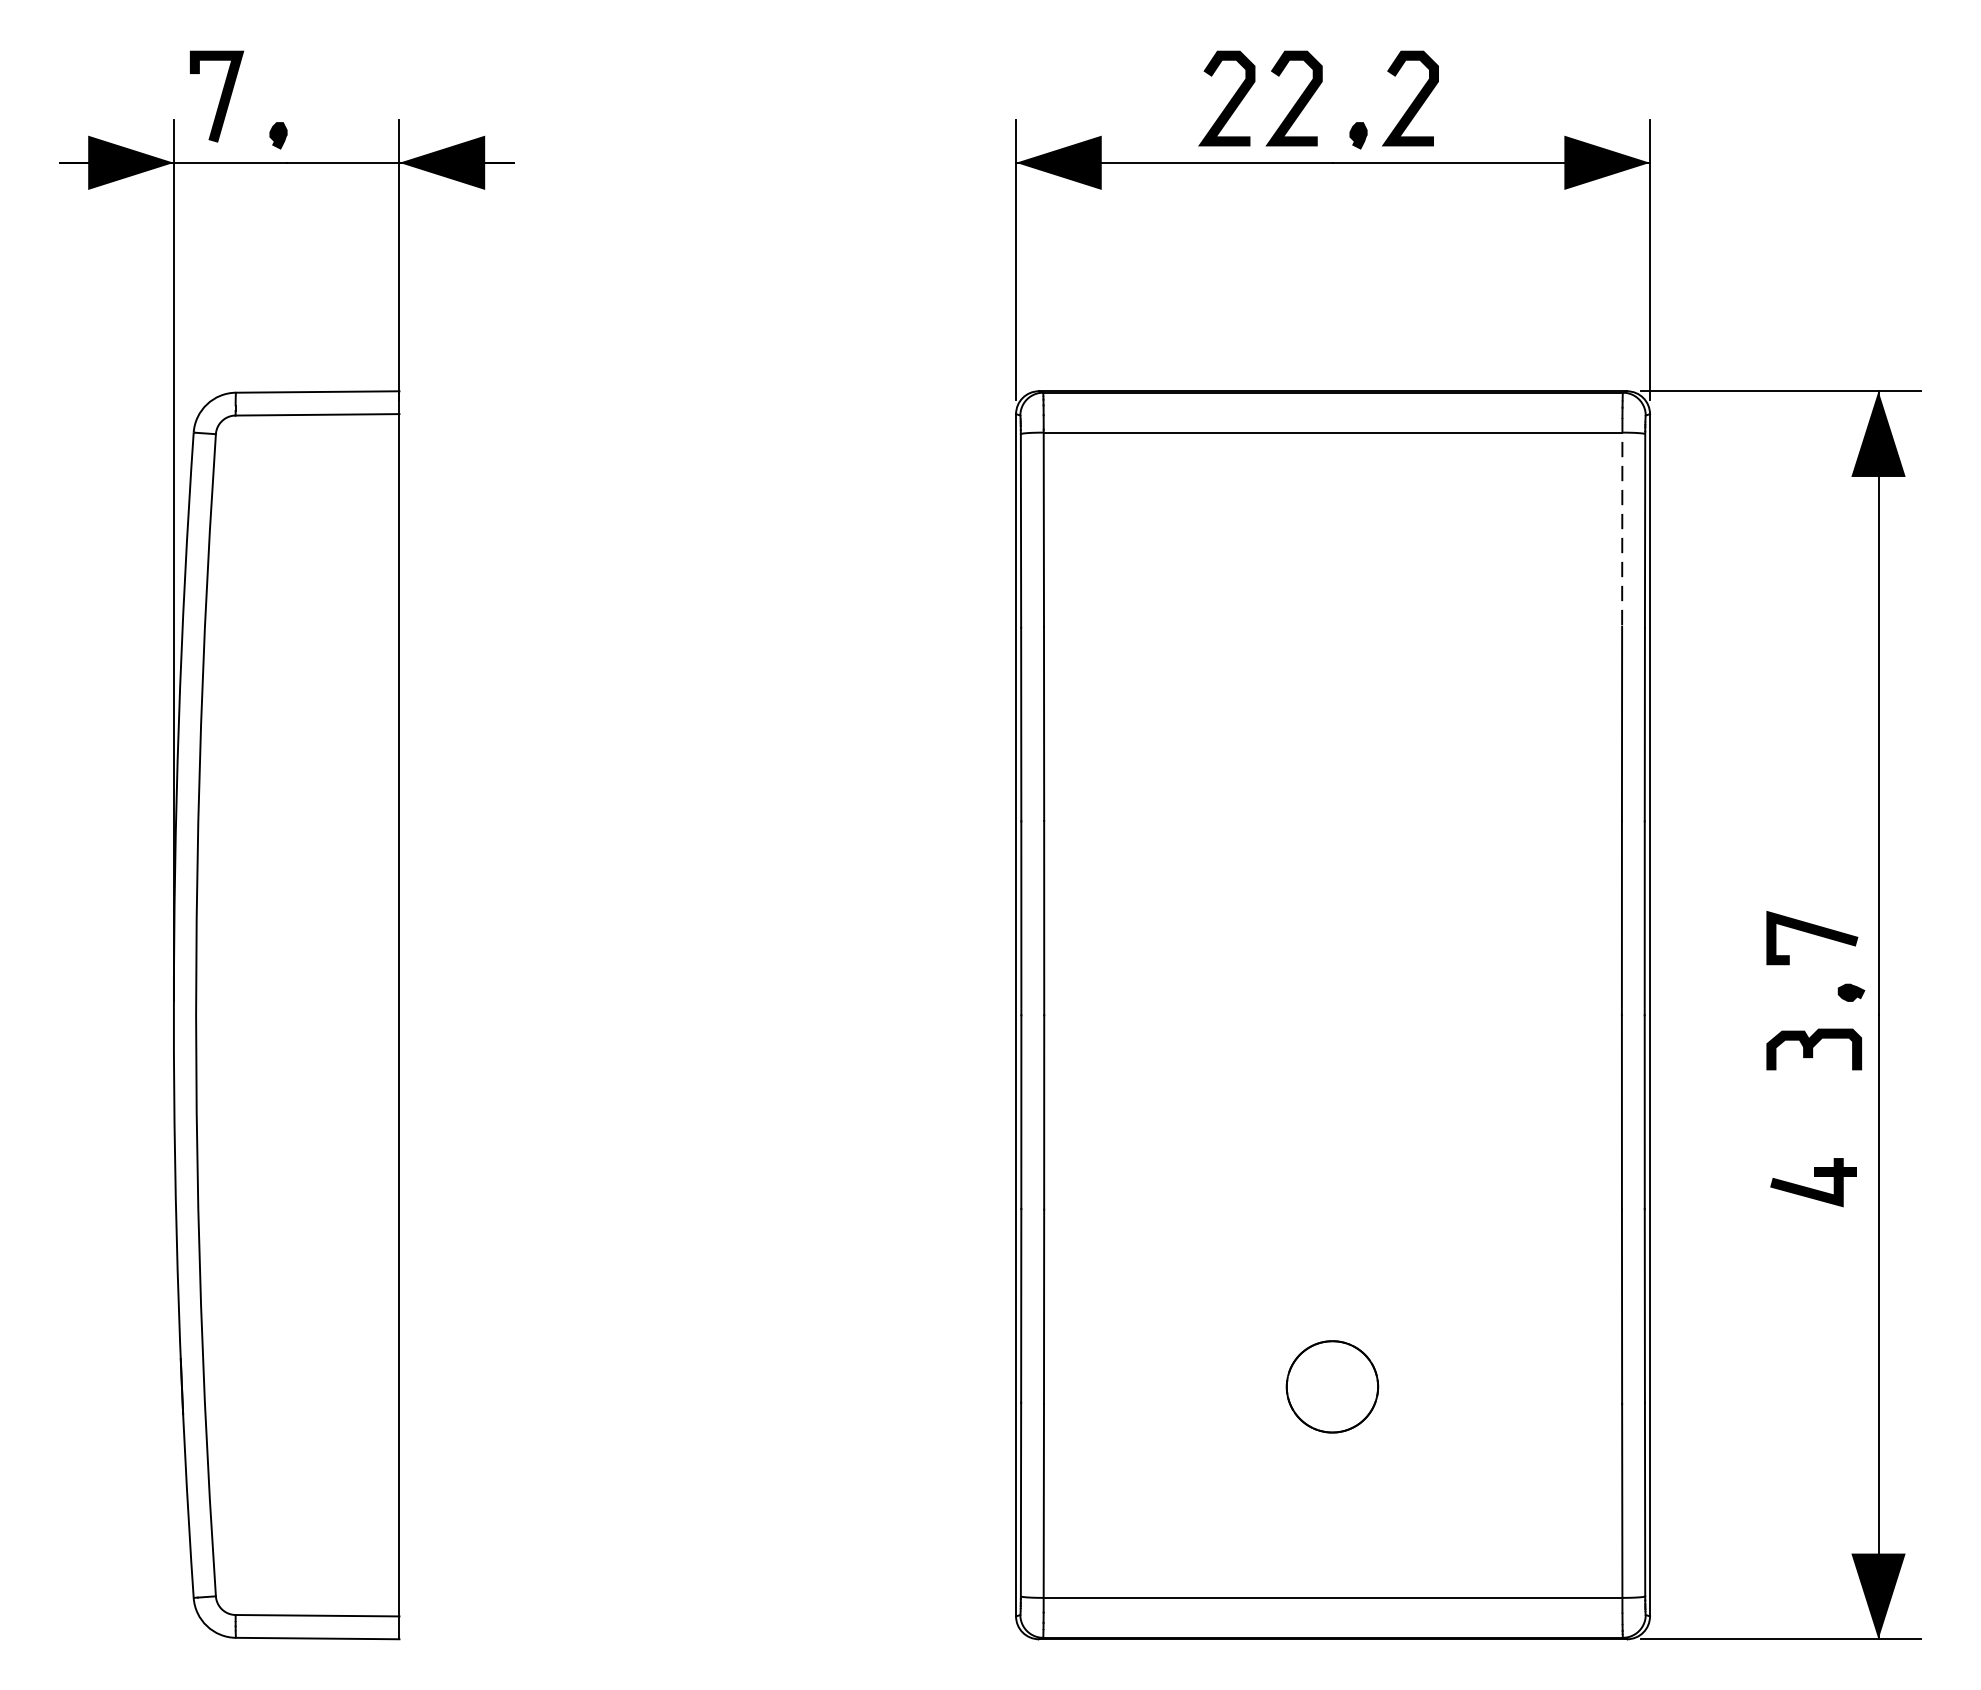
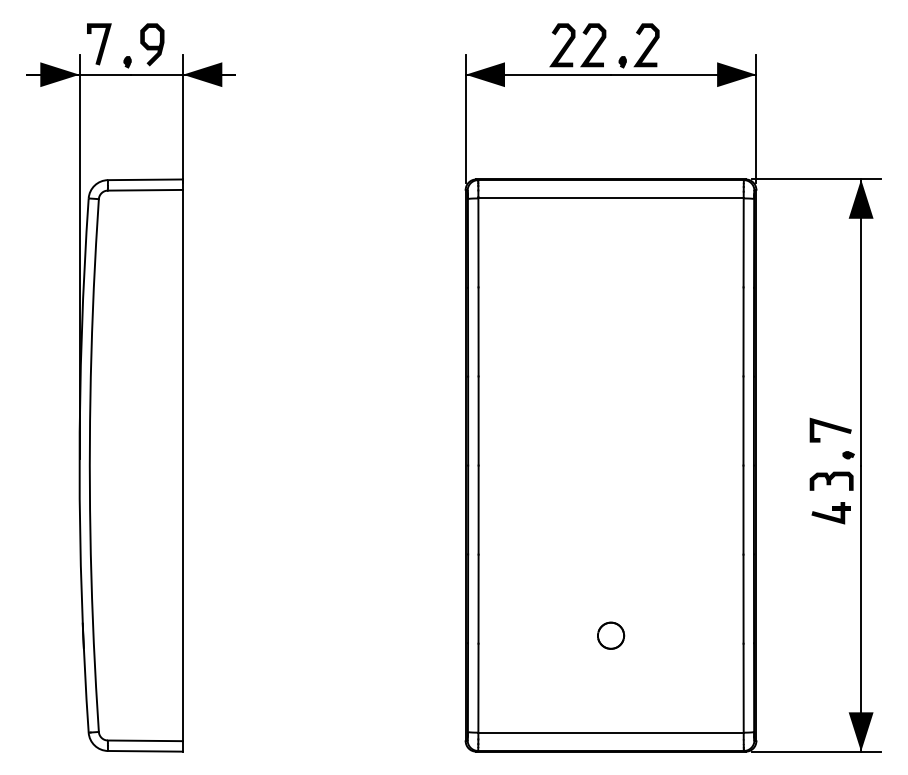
curve: (332, 99) -> (152, 45), added
line: (1621, 522) -> (743, 239), dashed -> solid
part: (1811, 1183) -> (830, 513), moved
part: (1334, 1385) -> (611, 635), size x0.62

